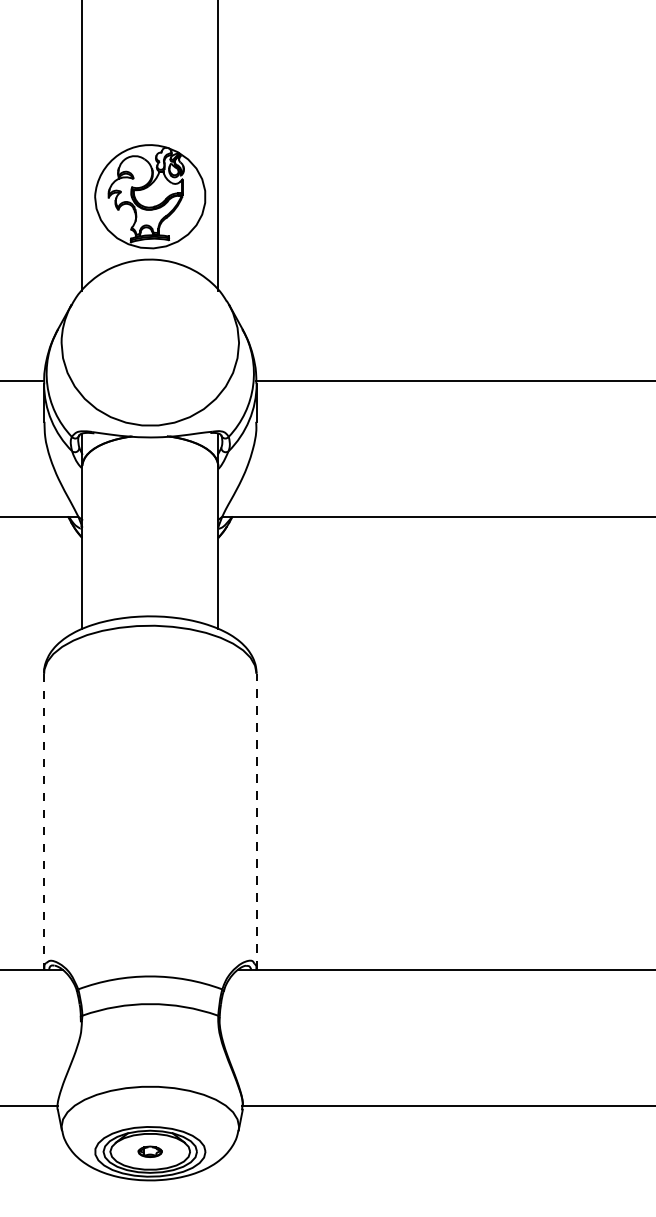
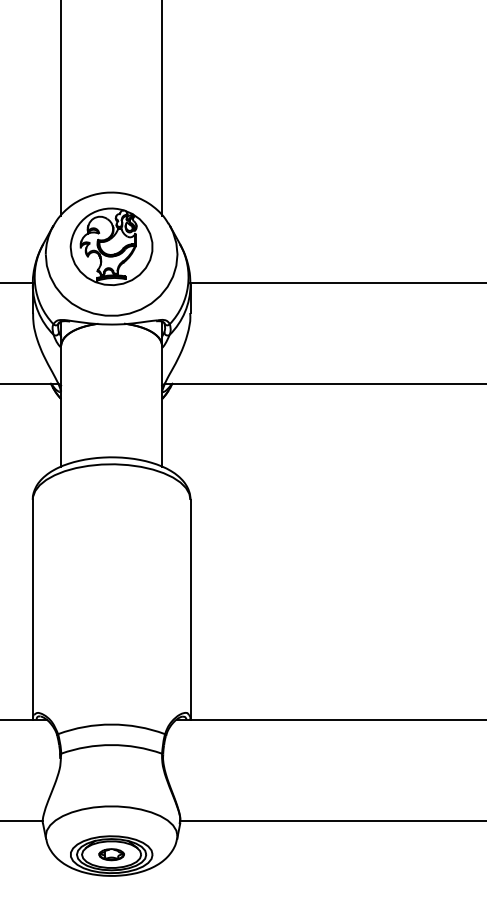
part: (150, 196) -> (111, 246), moved
line: (256, 821) -> (190, 609), dashed -> solid
line: (43, 822) -> (32, 610), dashed -> solid
part: (149, 1151) -> (111, 854), size x1.43

